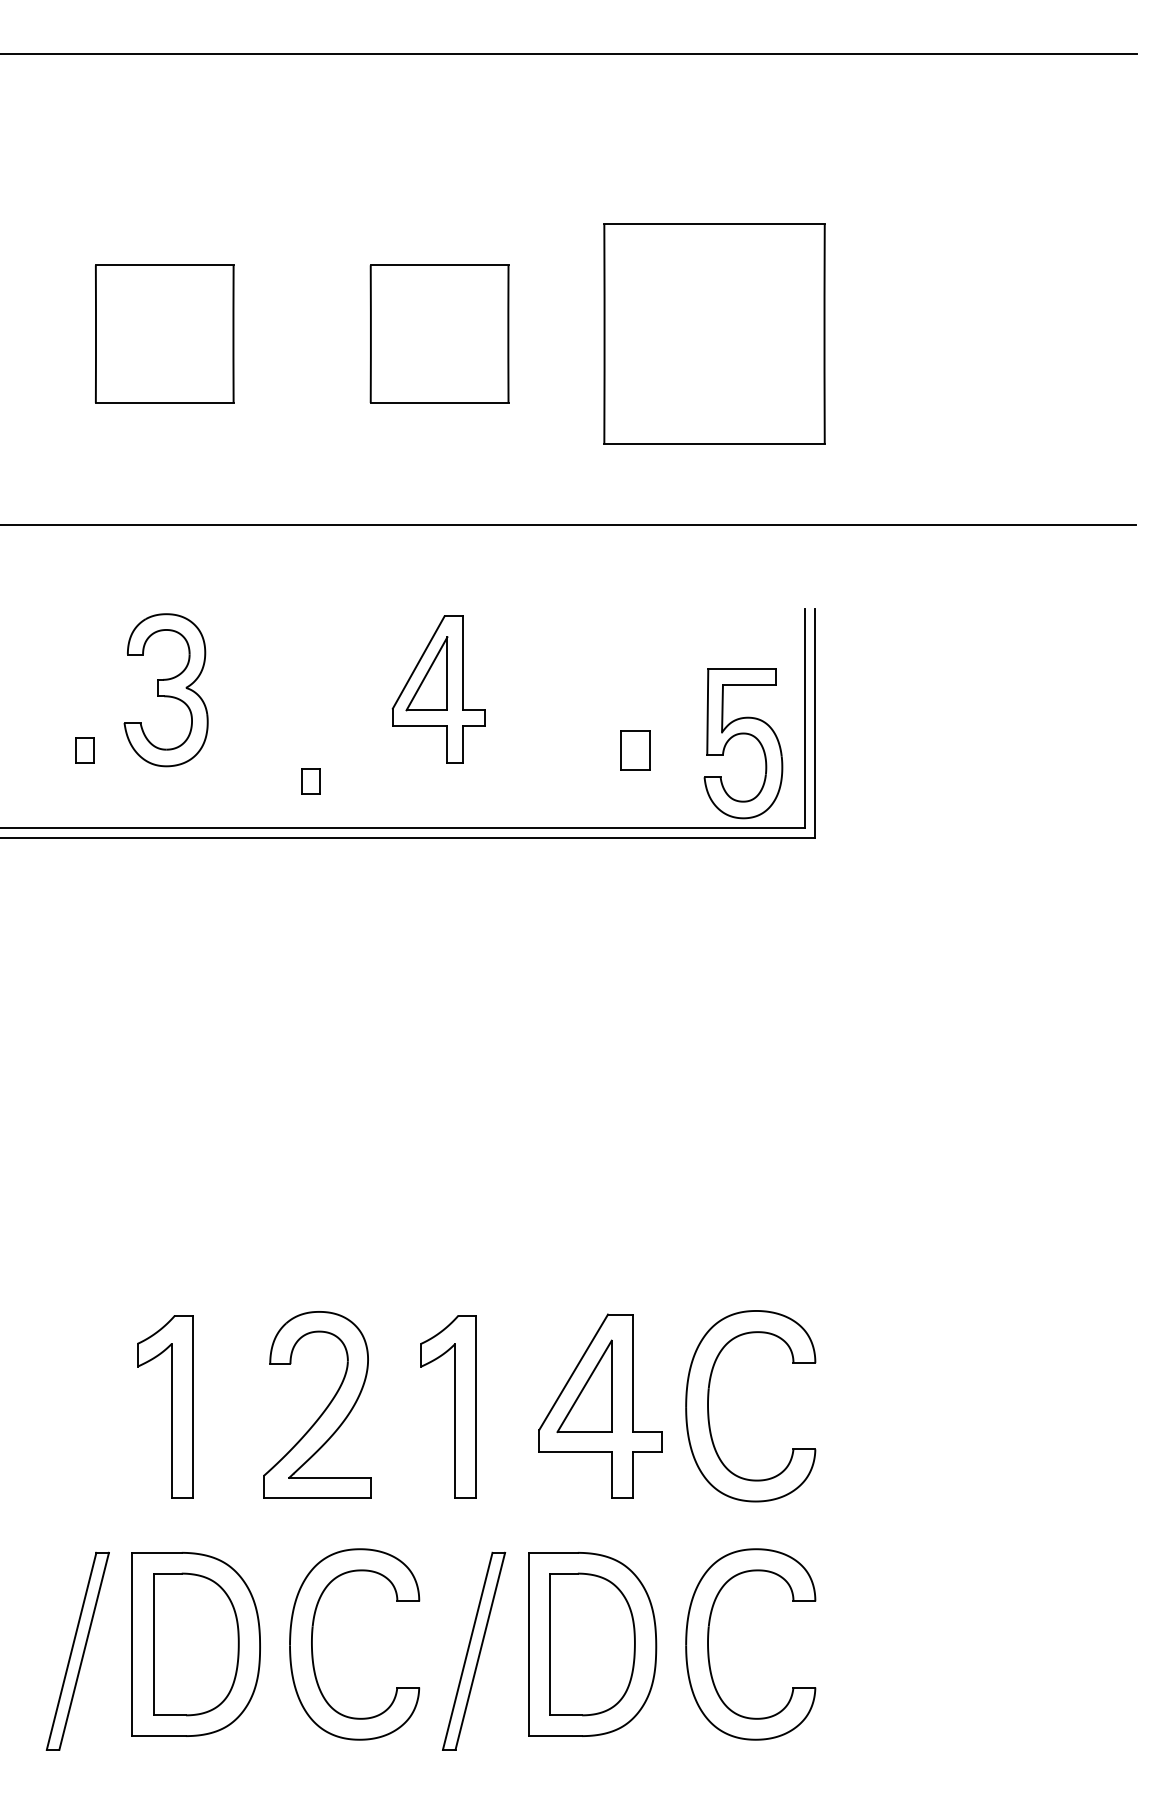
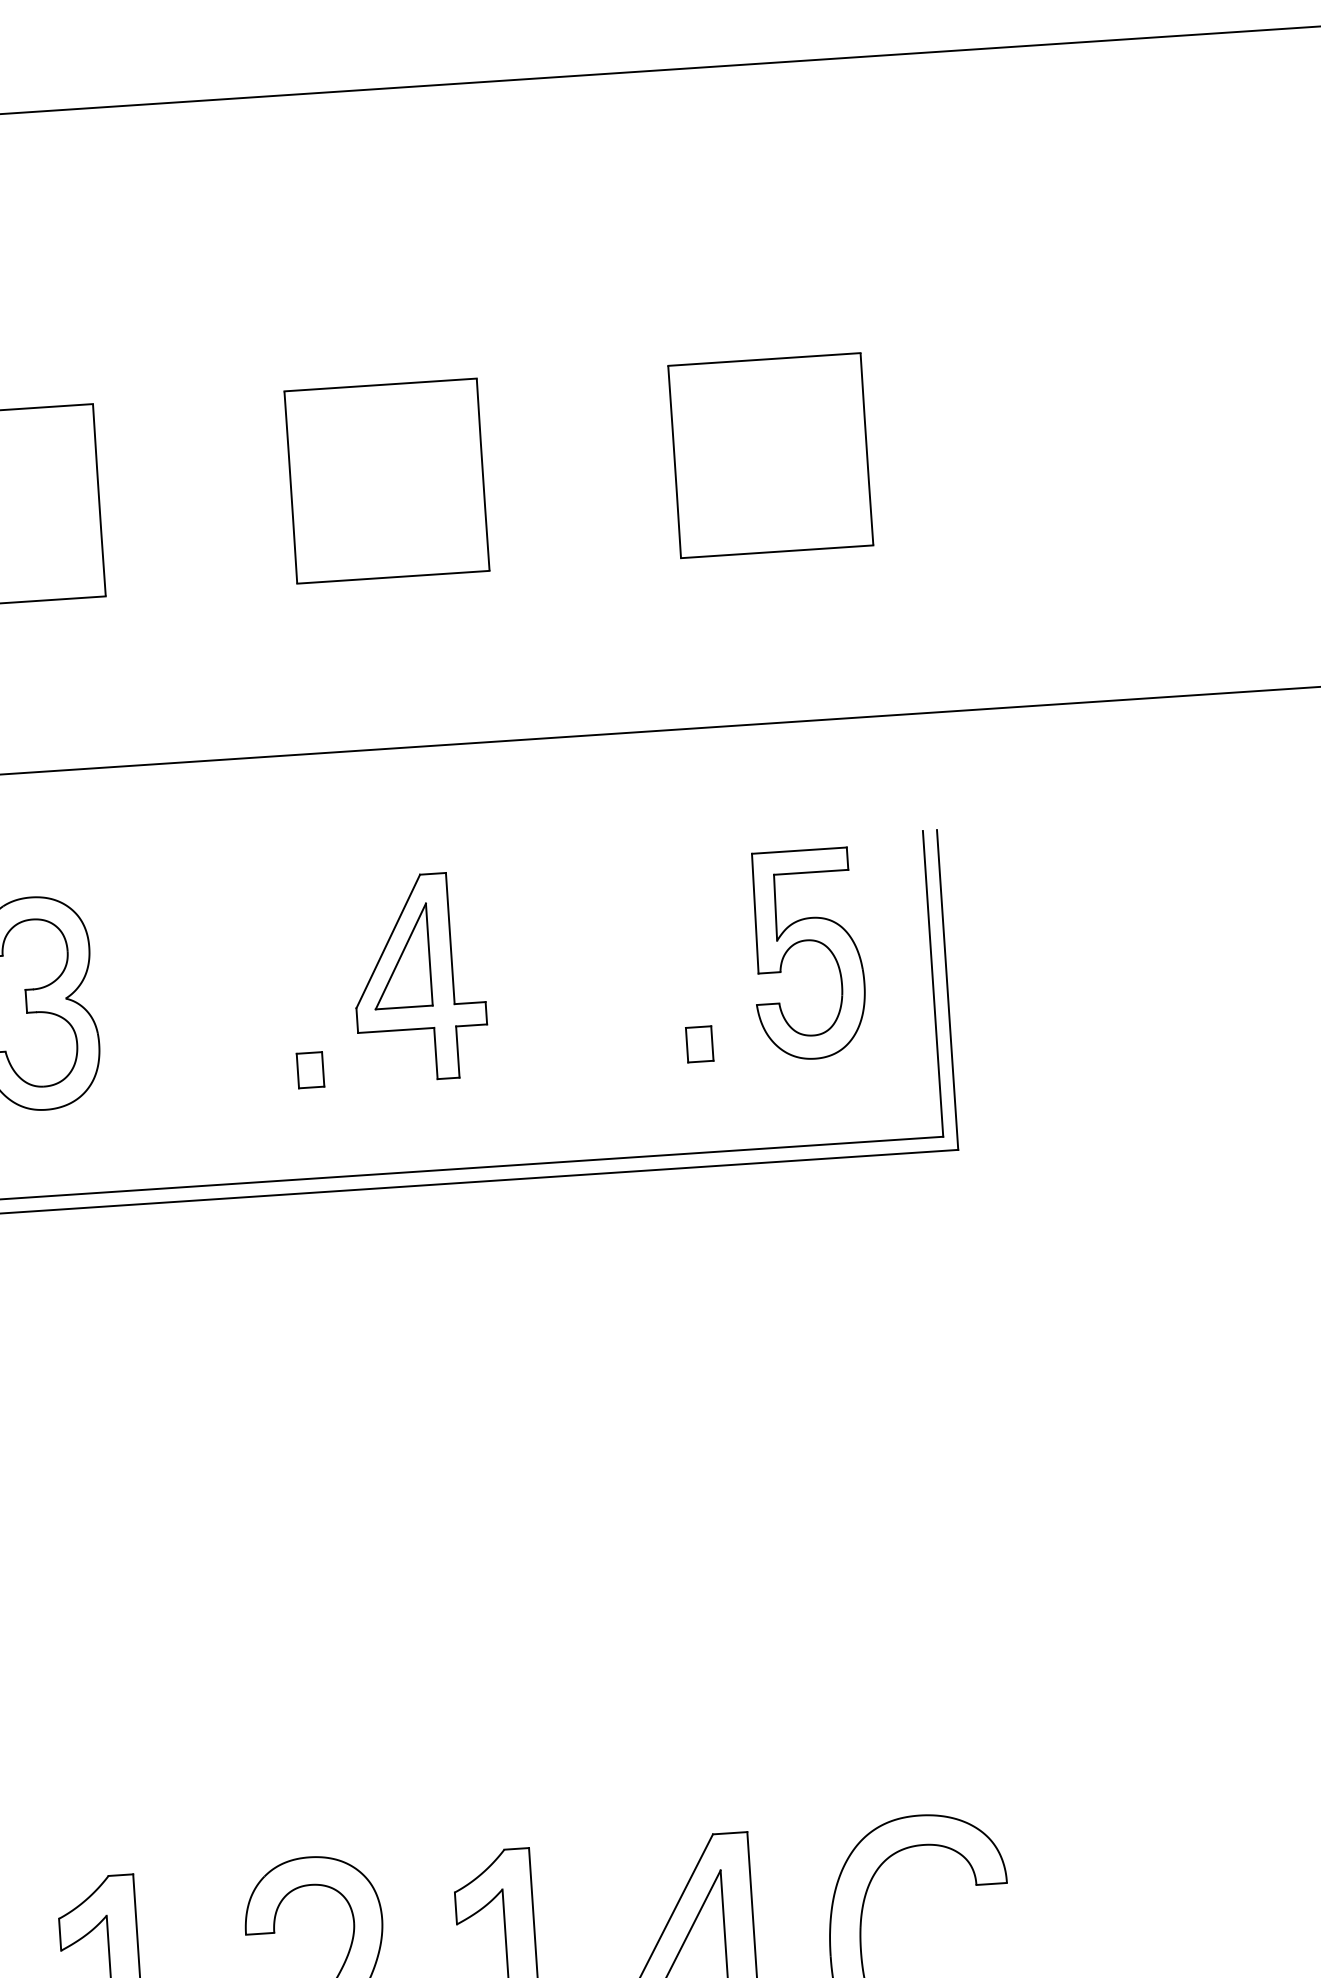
part: (714, 333) -> (770, 454), size x0.62
part: (743, 734) -> (807, 941), moved
part: (635, 750) -> (699, 1044), size x0.62
part: (310, 781) -> (309, 1070), moved

